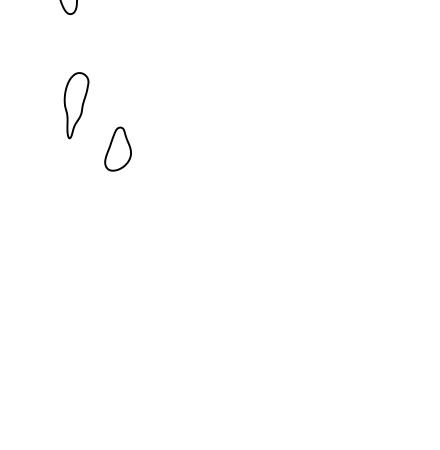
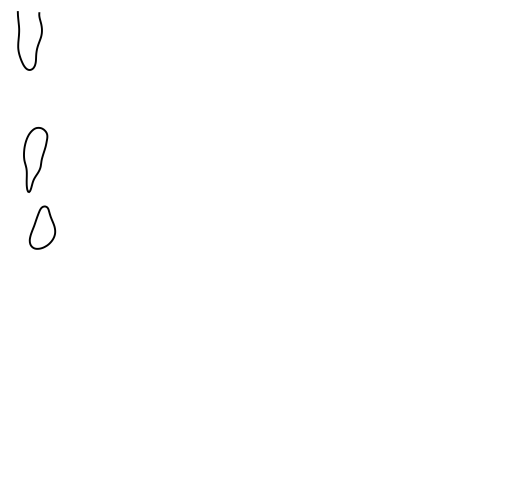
part: (118, 148) -> (42, 227), moved

